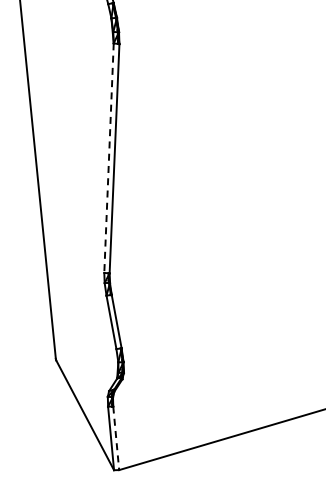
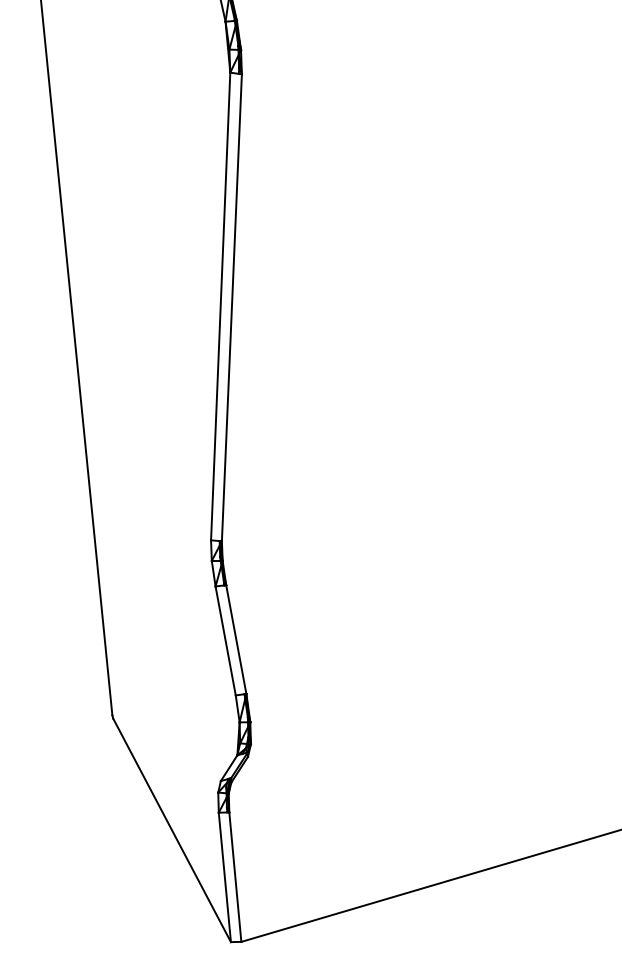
line: (109, 158) -> (221, 307), dashed -> solid
line: (116, 438) -> (235, 877), dashed -> solid

